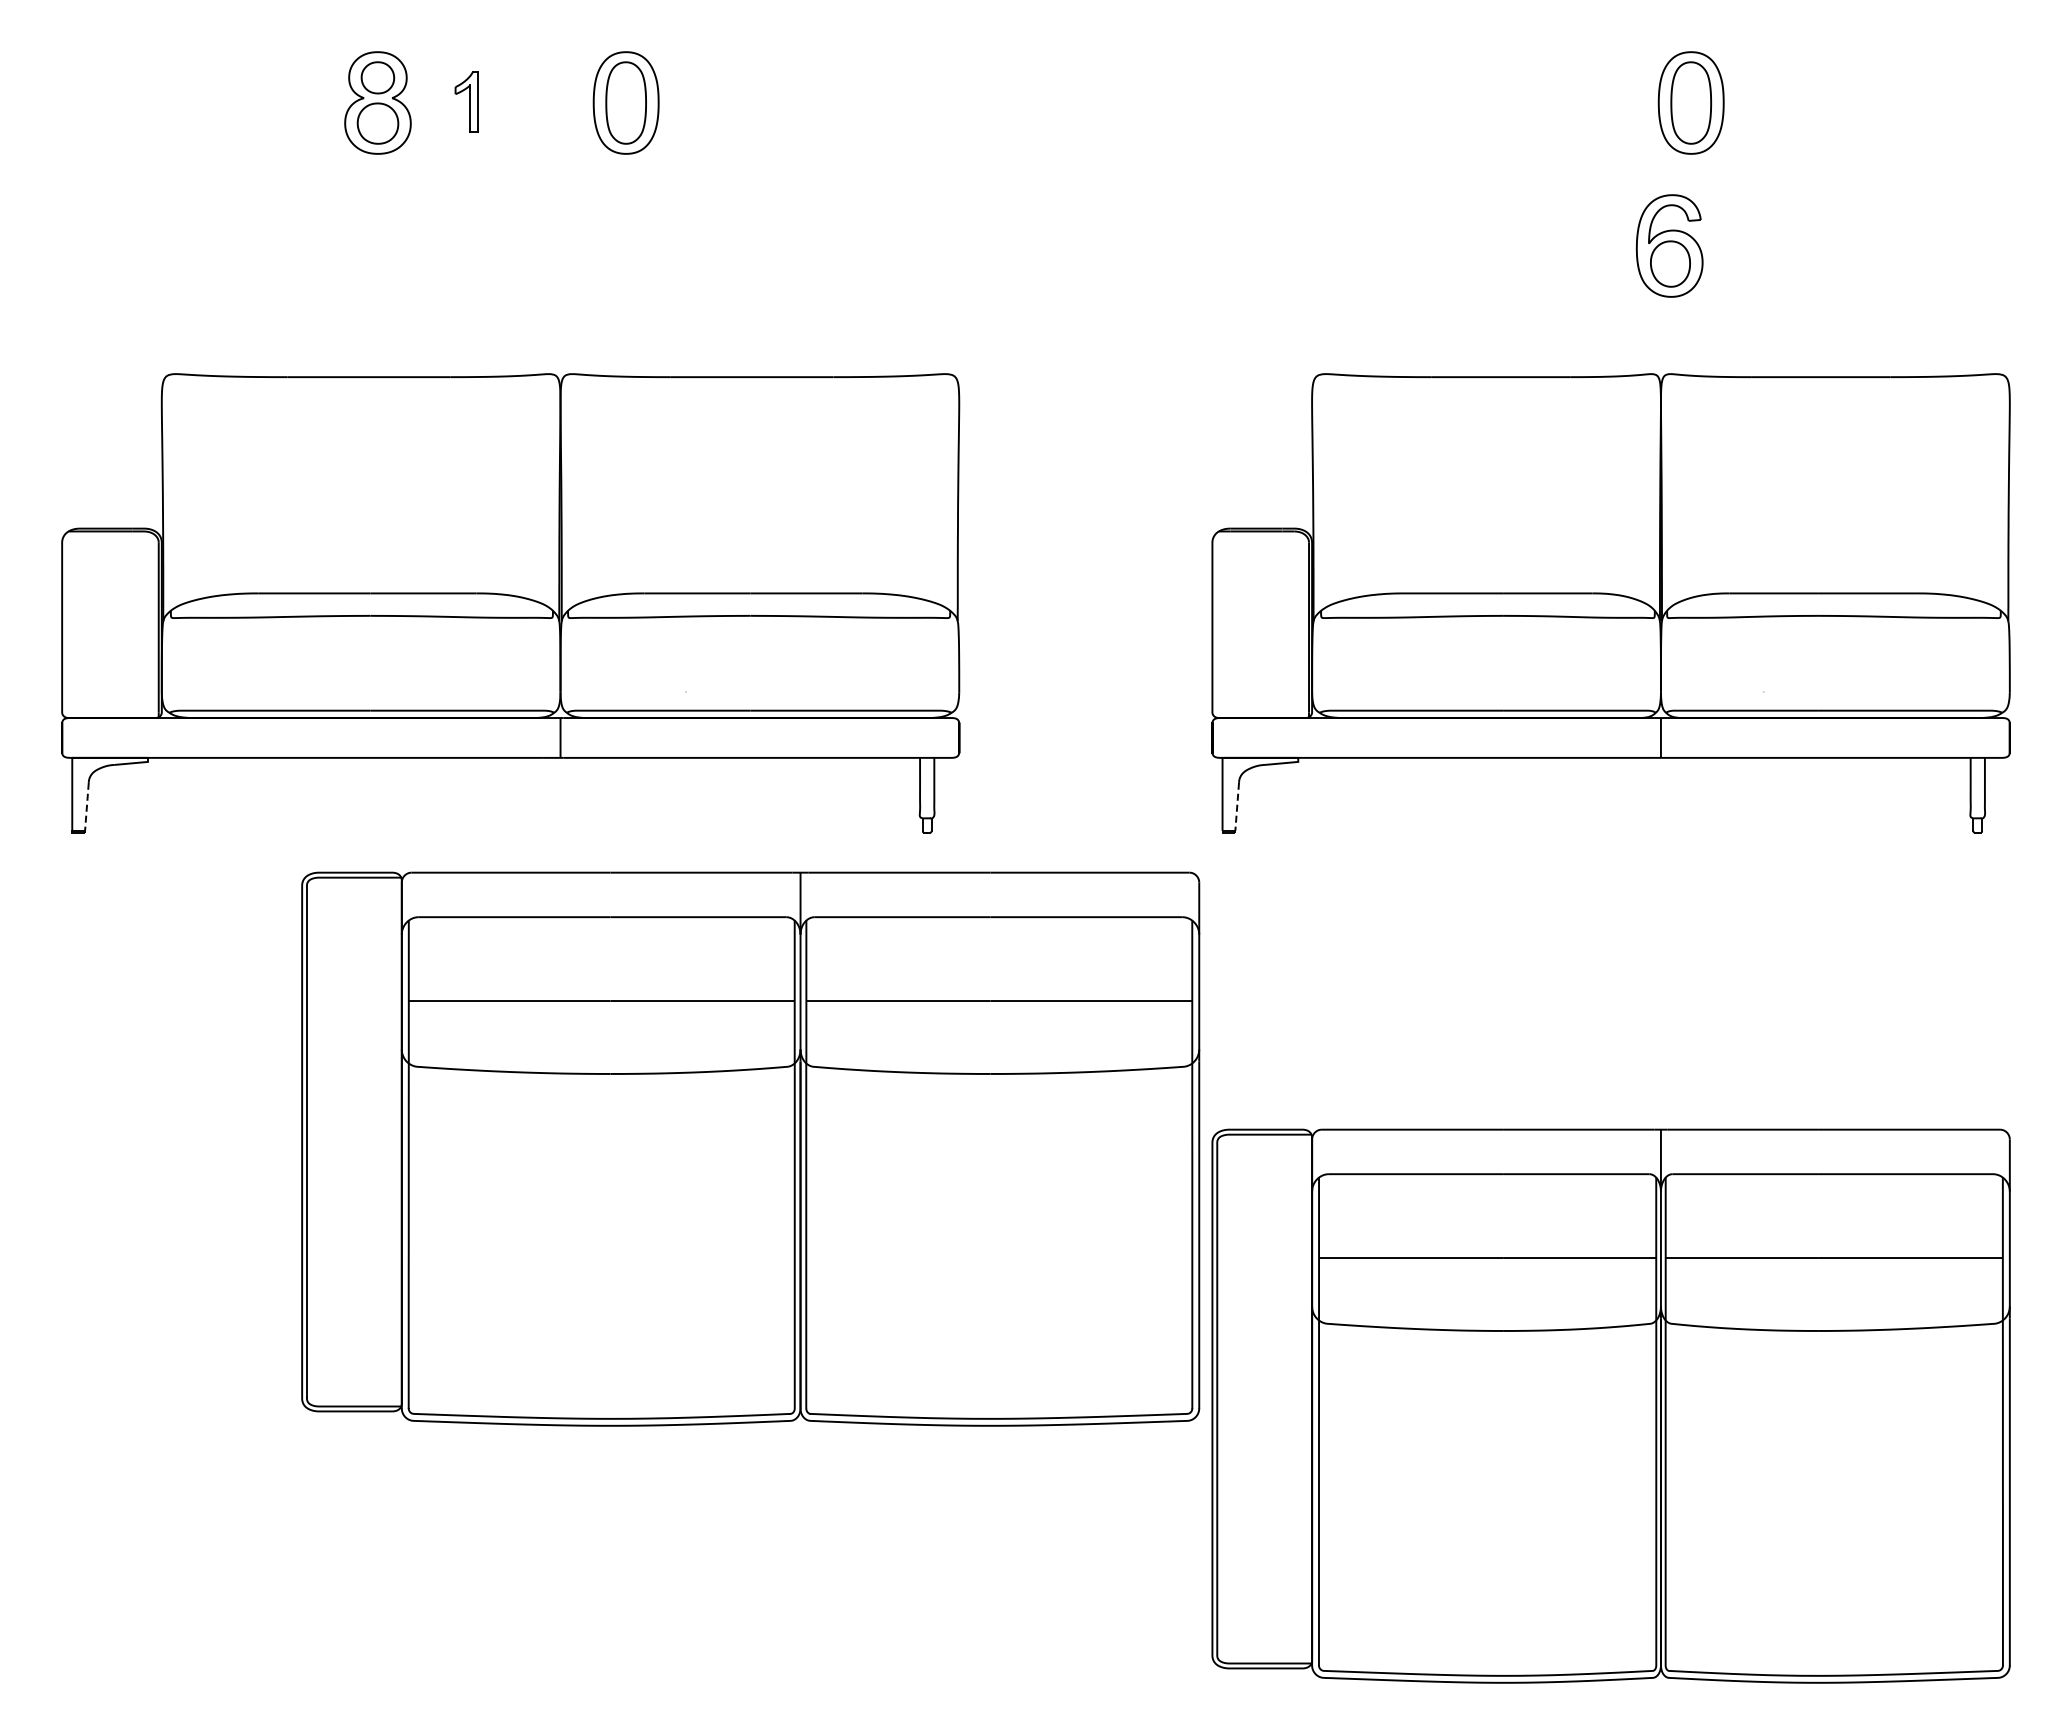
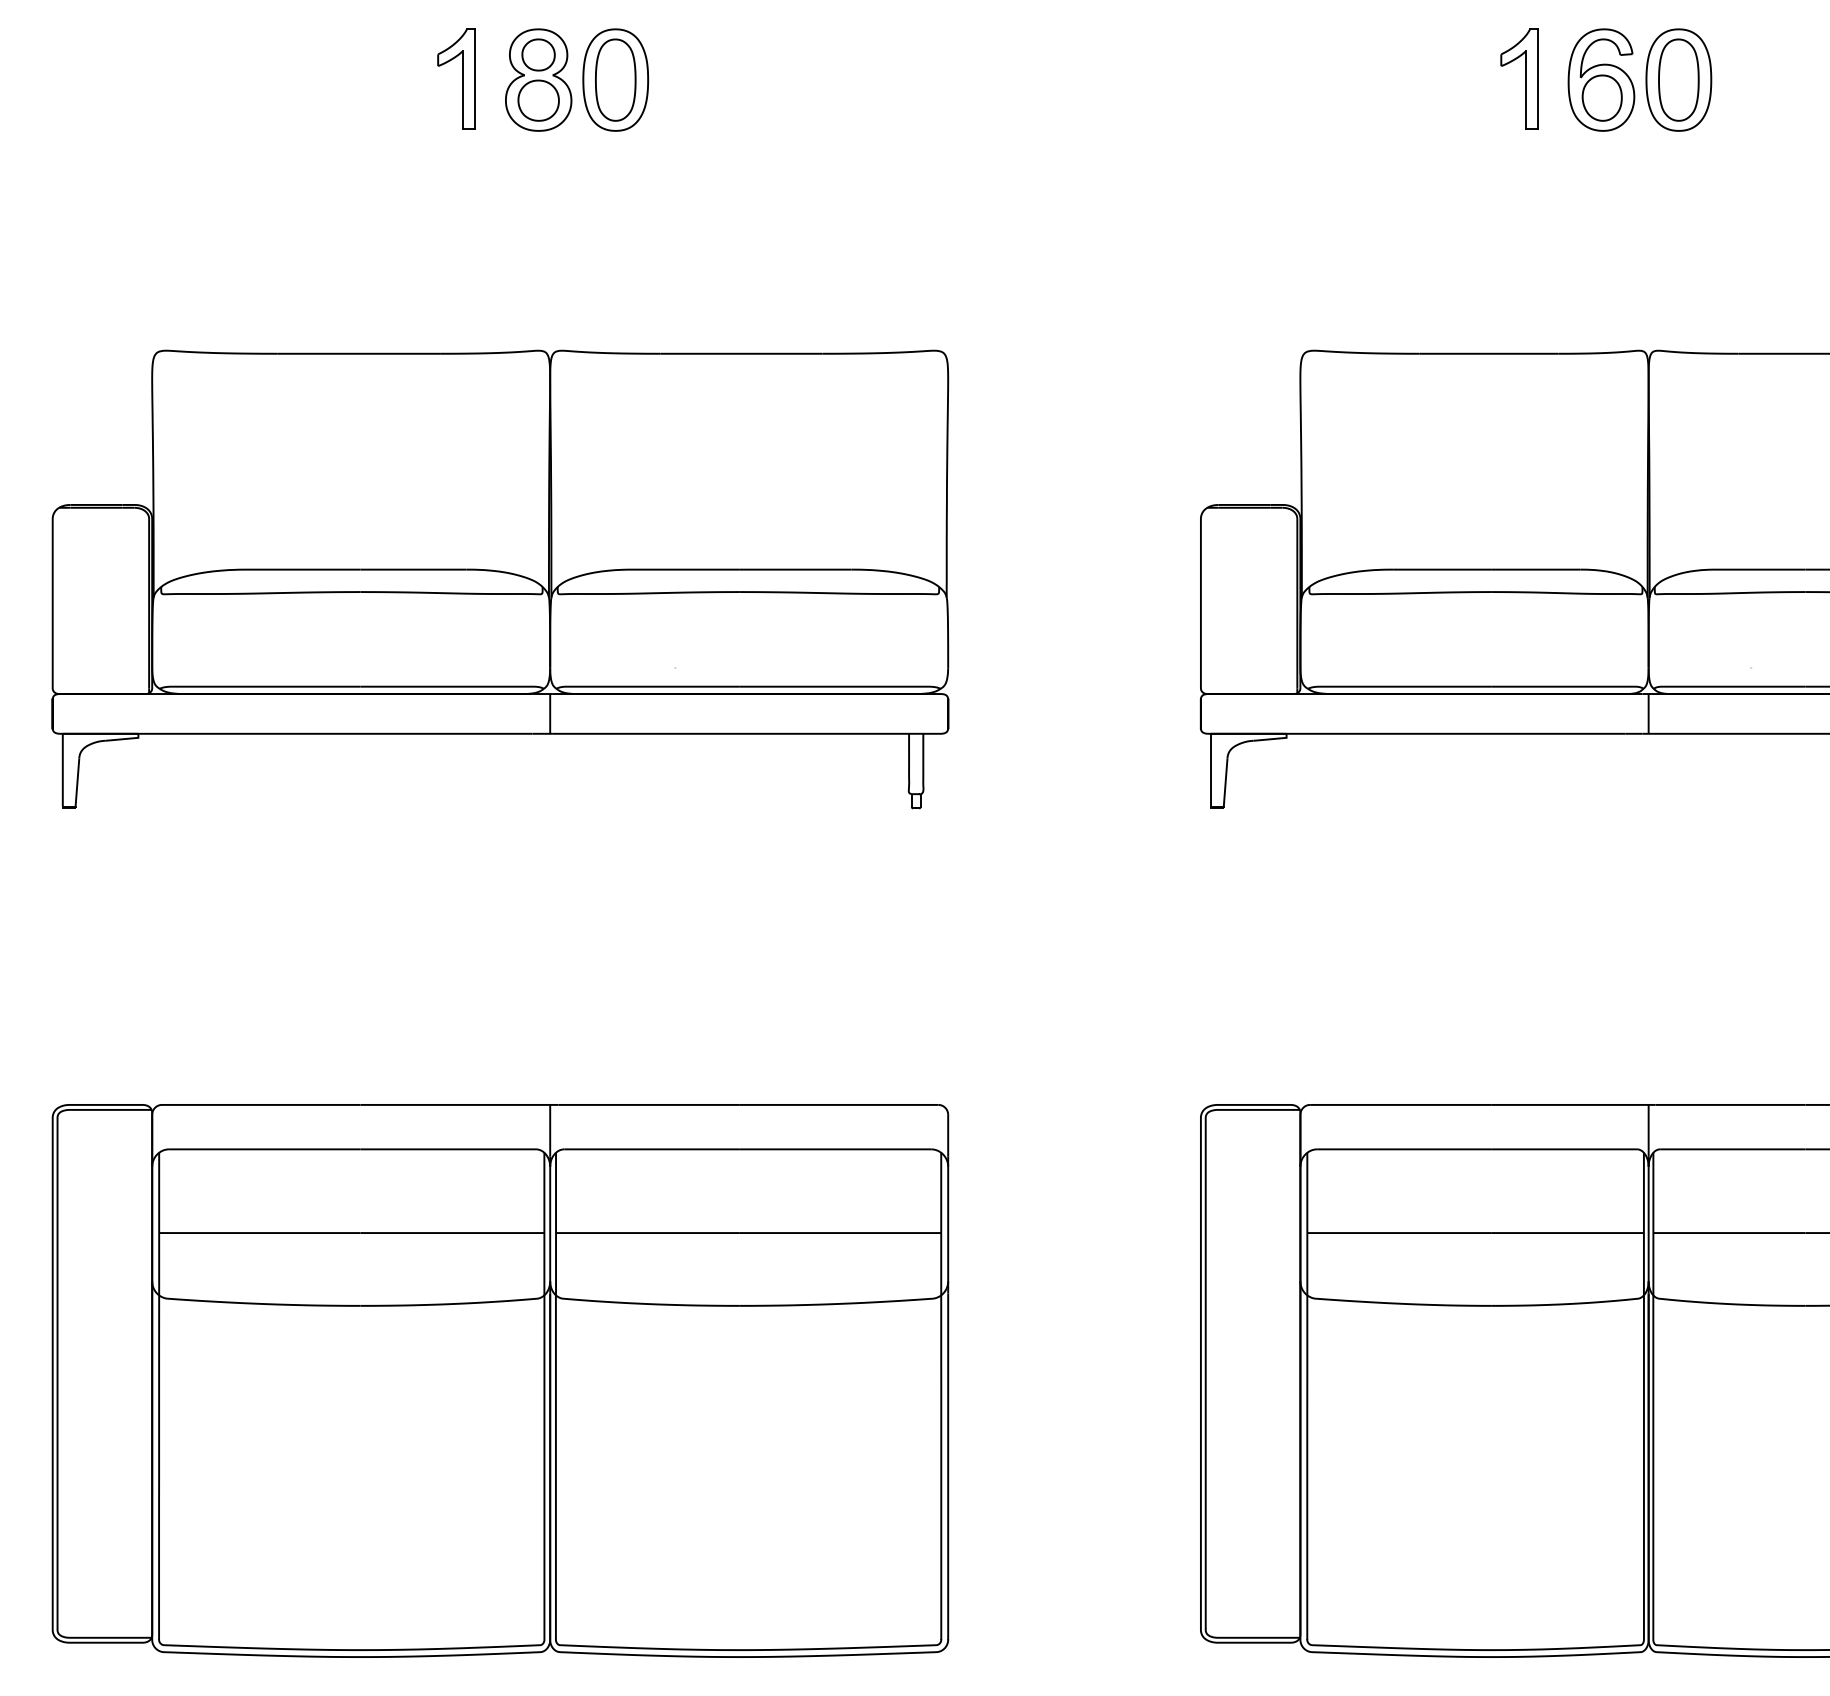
part: (466, 101) -> (456, 78), size x1.67
part: (1531, 101) -> (1519, 78), added
part: (377, 102) -> (538, 79), moved
part: (1669, 245) -> (1601, 79), moved
line: (86, 807) -> (77, 783), dashed -> solid
line: (1237, 807) -> (1225, 783), dashed -> solid
part: (750, 1148) -> (500, 1380), moved

